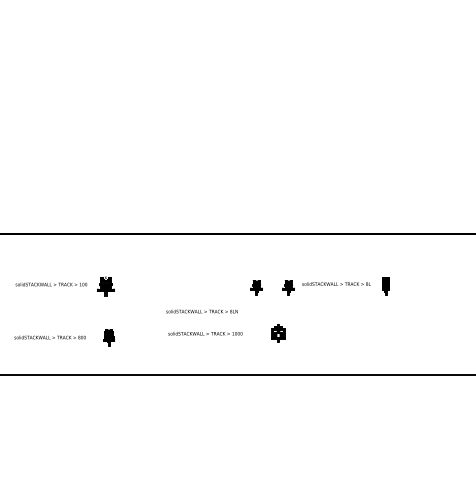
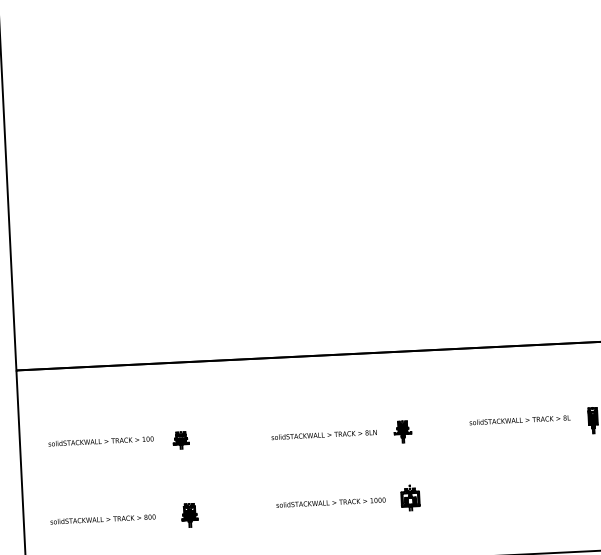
part: (105, 286) -> (180, 440), size x0.62
part: (288, 287) -> (449, 428), removed
text: (201, 311) -> (323, 434), moved
part: (278, 333) -> (410, 498), moved

